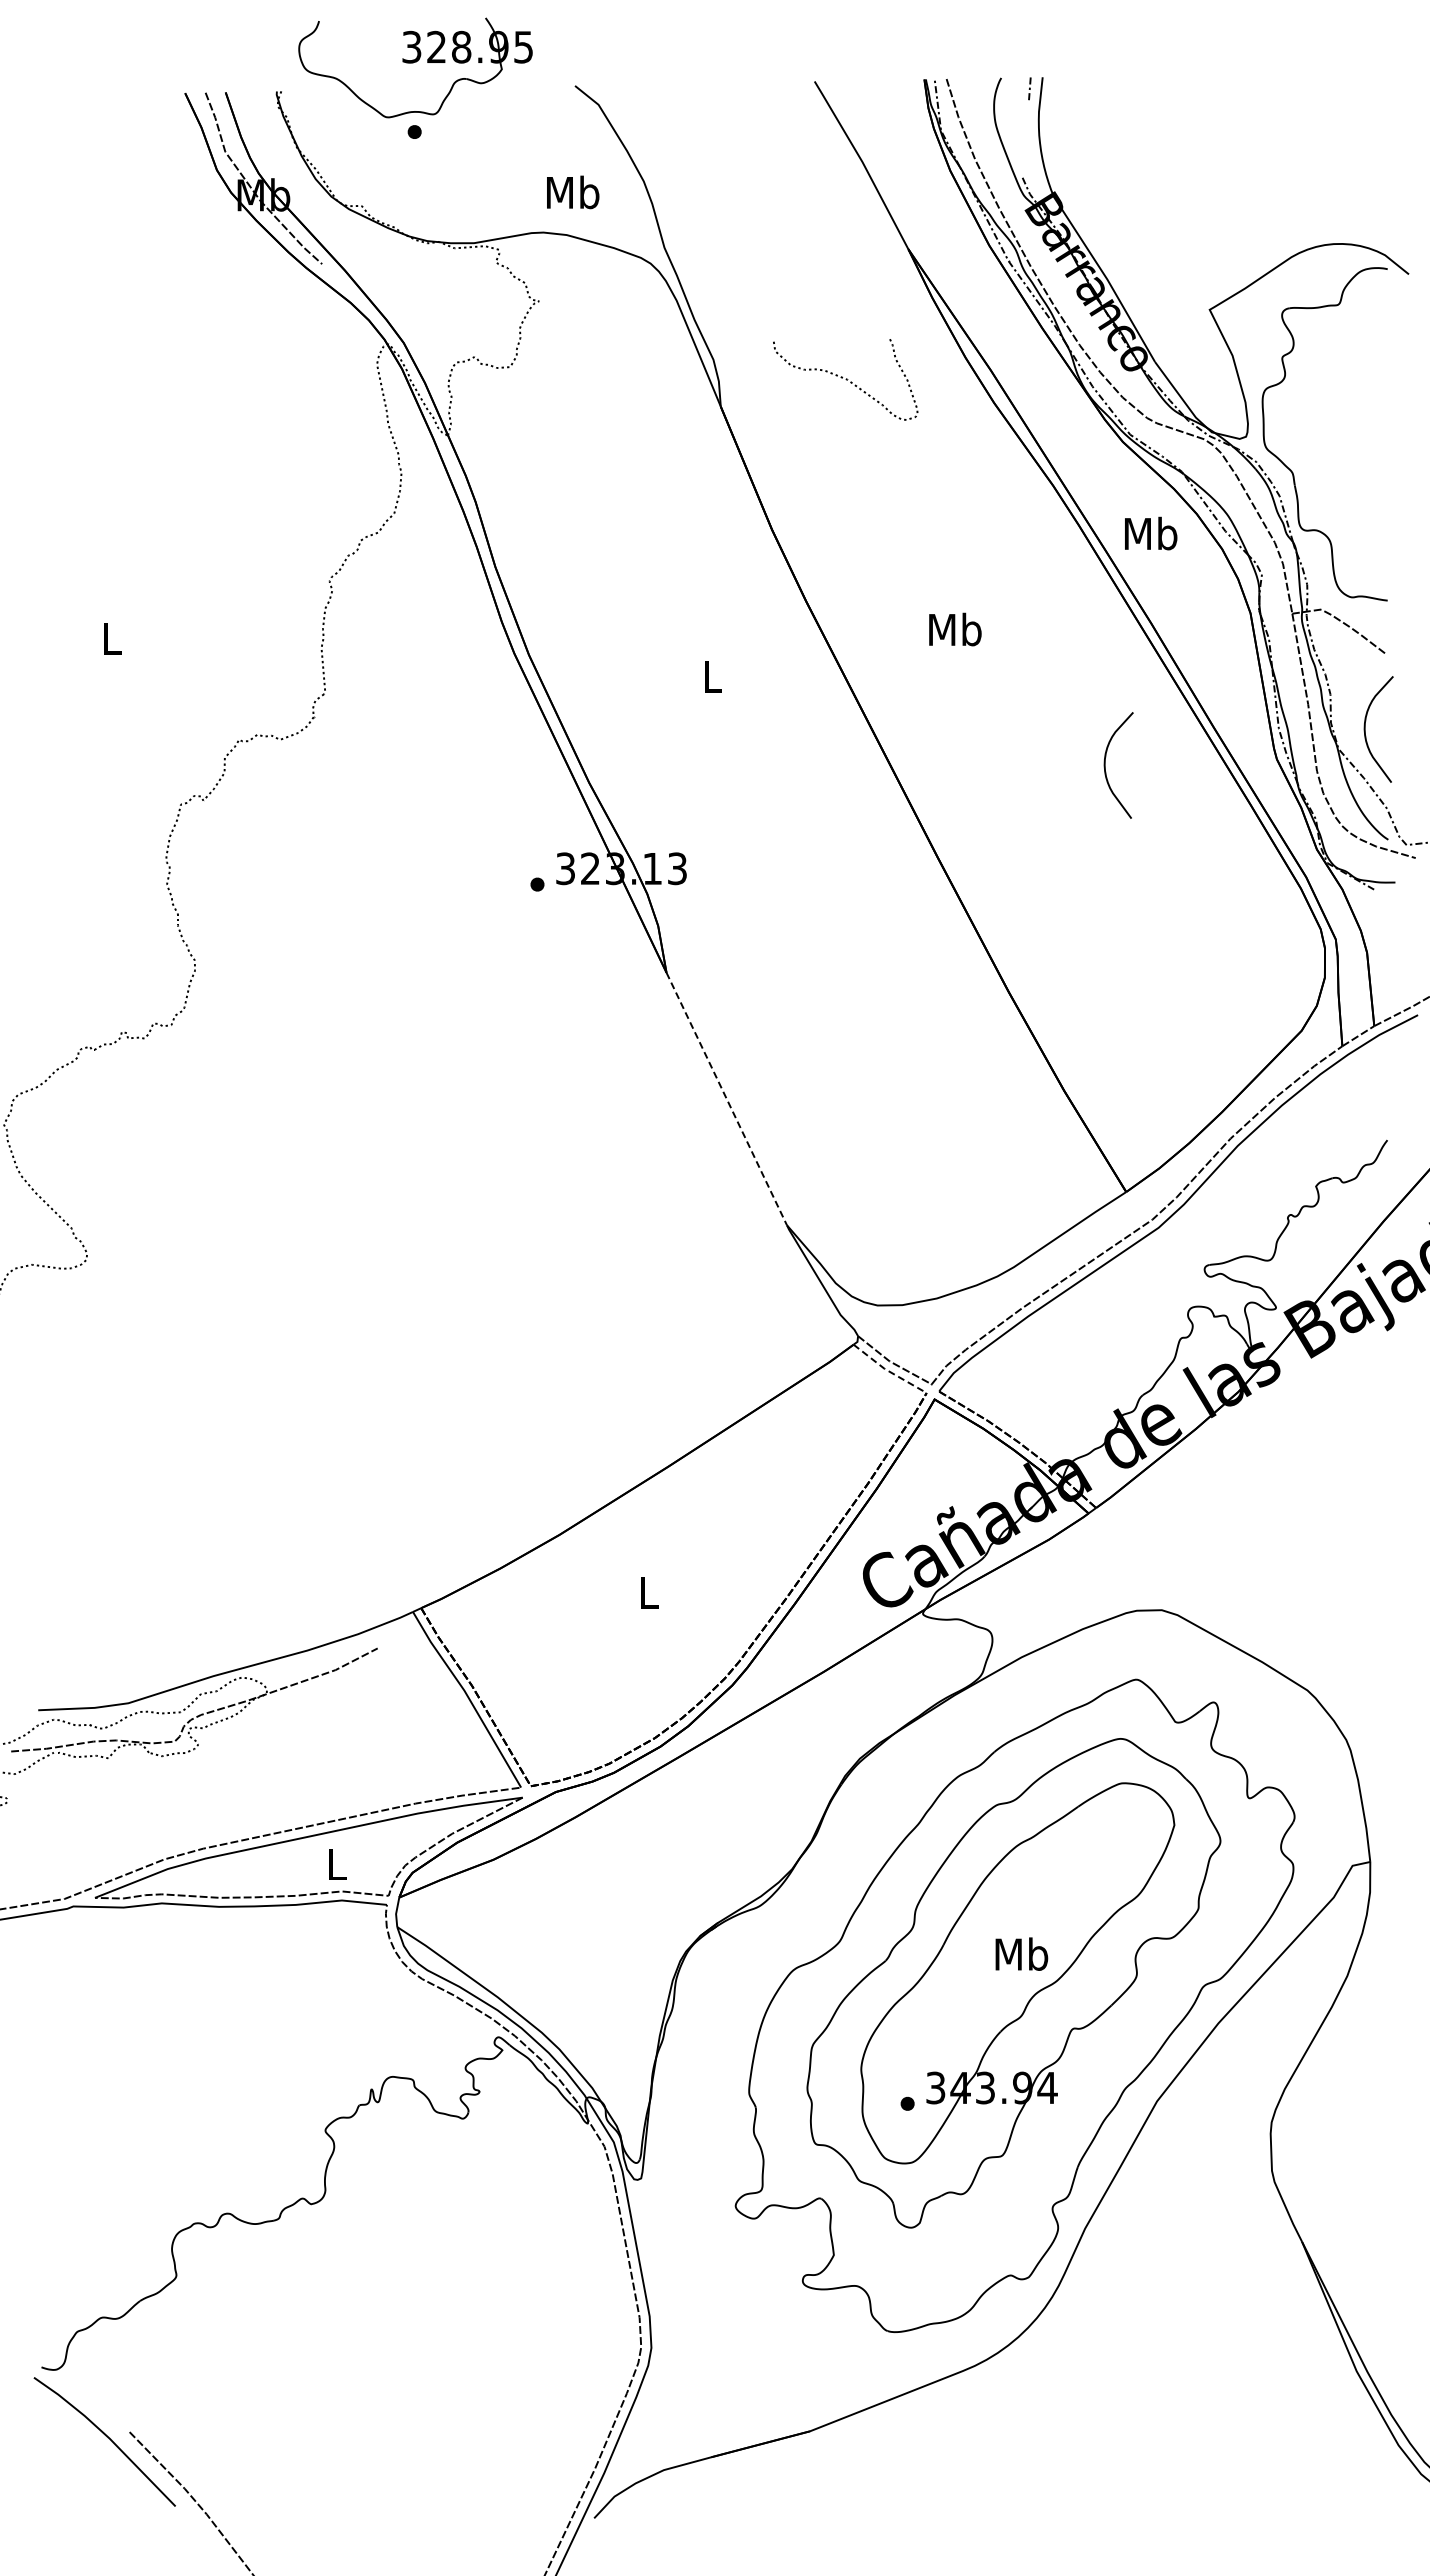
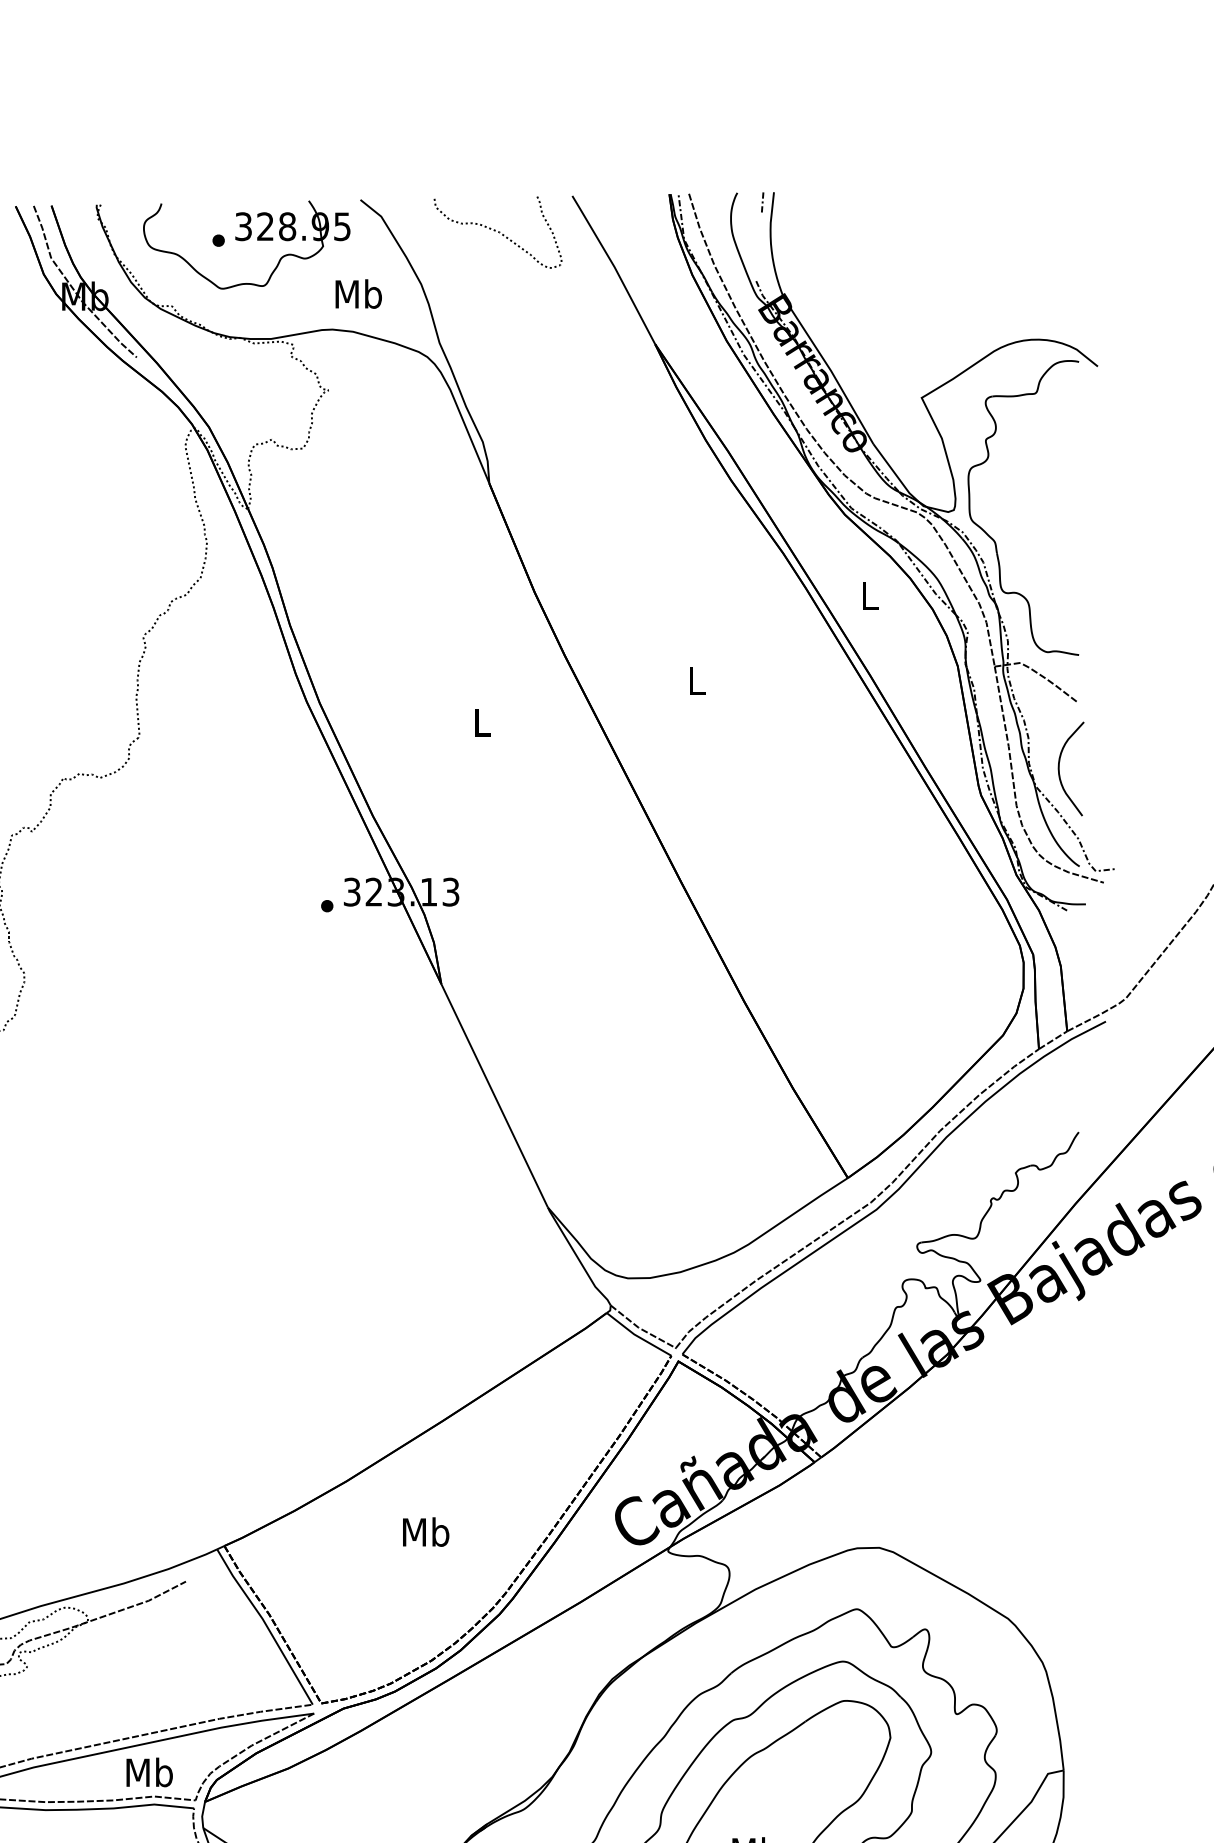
part: (415, 67) -> (246, 244), moved
curve: (845, 379) -> (497, 232), moved
text: (1151, 533) -> (870, 595), Mb -> L
text: (955, 629) -> (696, 680), Mb -> L
curve: (1105, 765) -> (829, 800), removed
line: (726, 1098) -> (494, 1095), dashed -> solid
line: (888, 1370) -> (637, 1335), dashed -> solid
text: (649, 1592) -> (426, 1532), L -> Mb
text: (336, 1863) -> (149, 1771), L -> Mb

